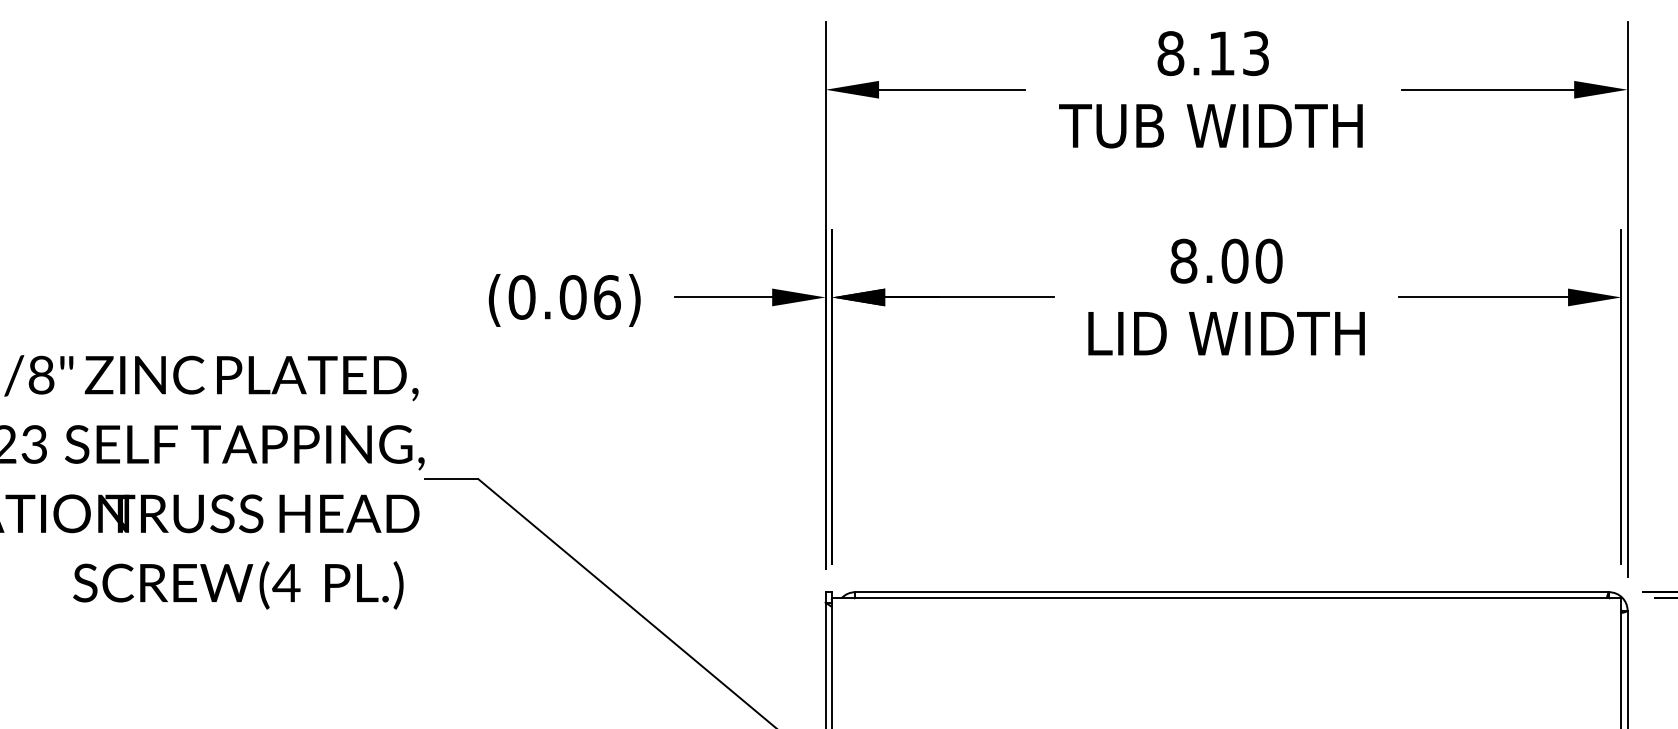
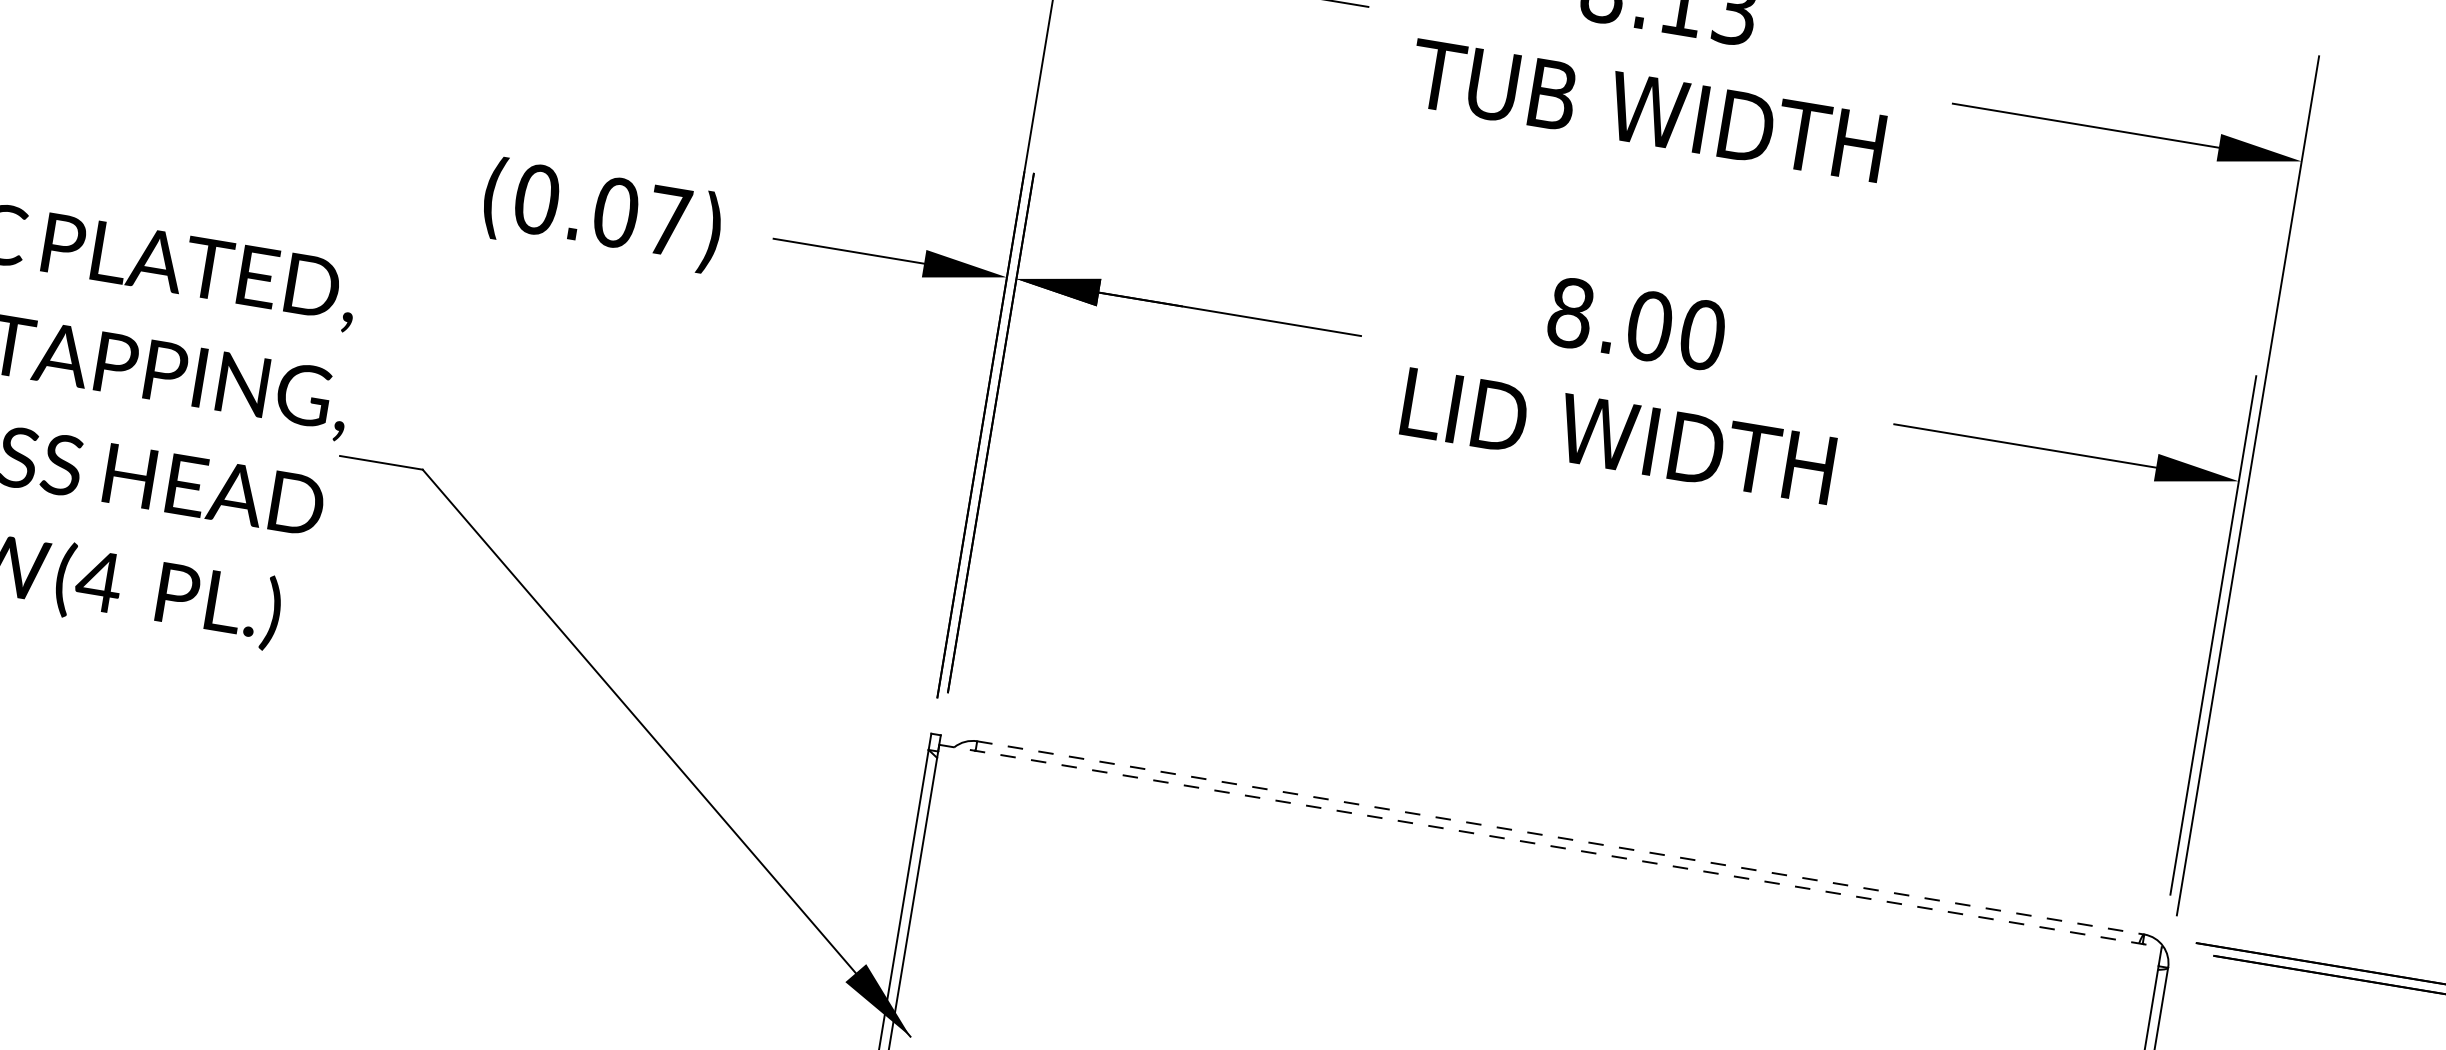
text: (607, 297) -> (669, 221), (0.06) -> (0.07)
line: (1232, 592) -> (1561, 838), solid -> dashed
line: (1226, 598) -> (1550, 846), solid -> dashed

